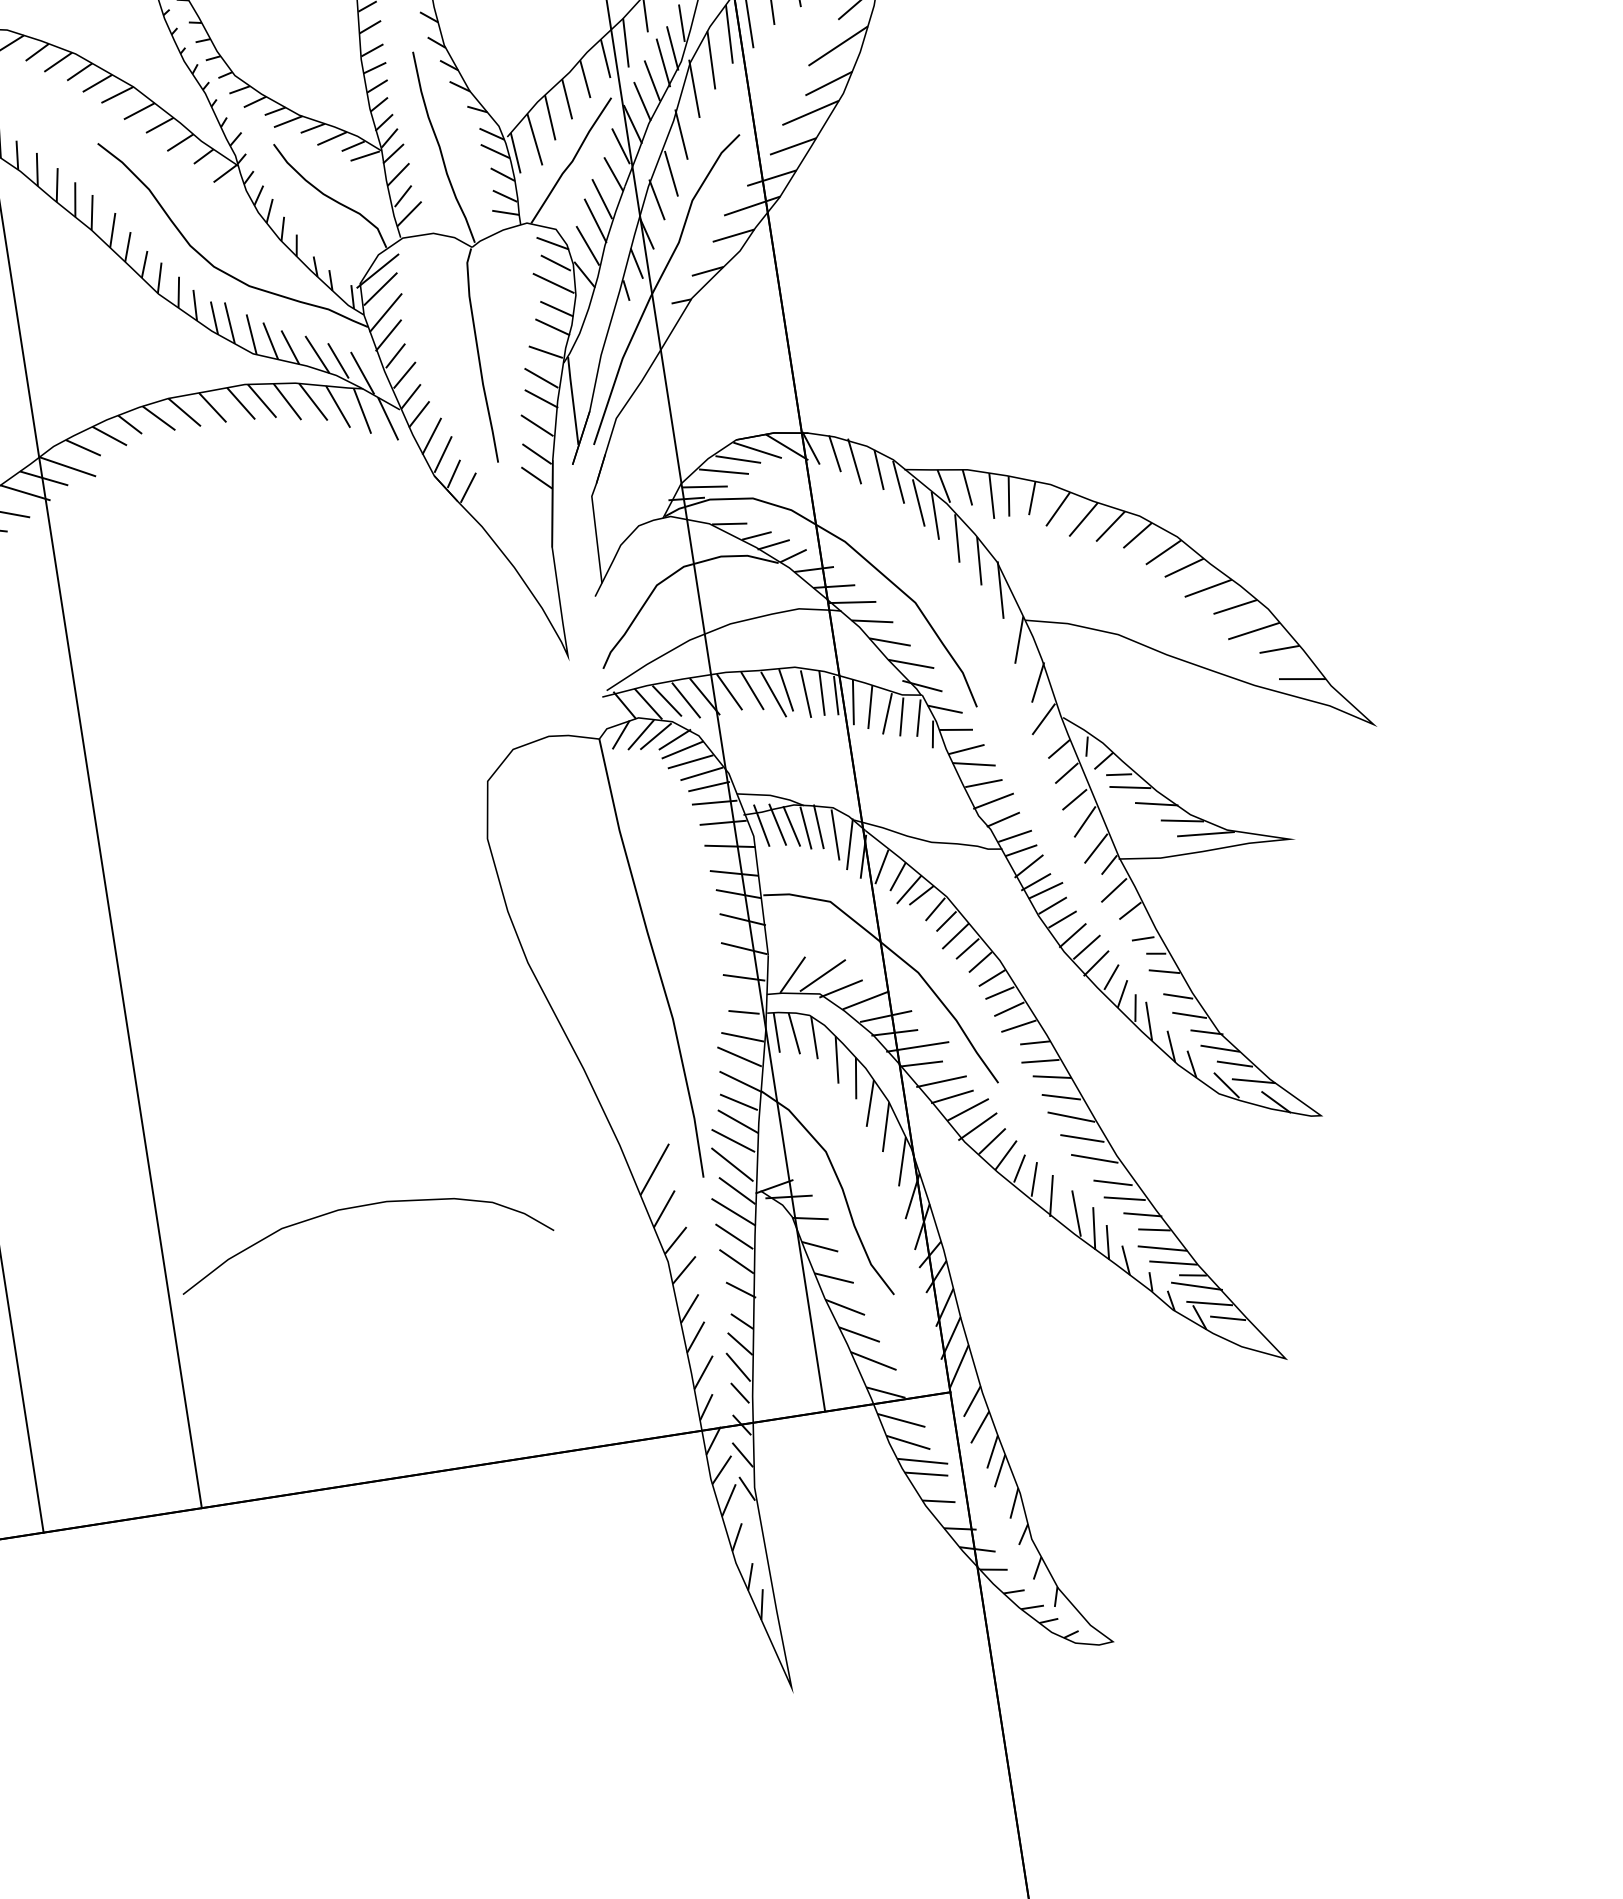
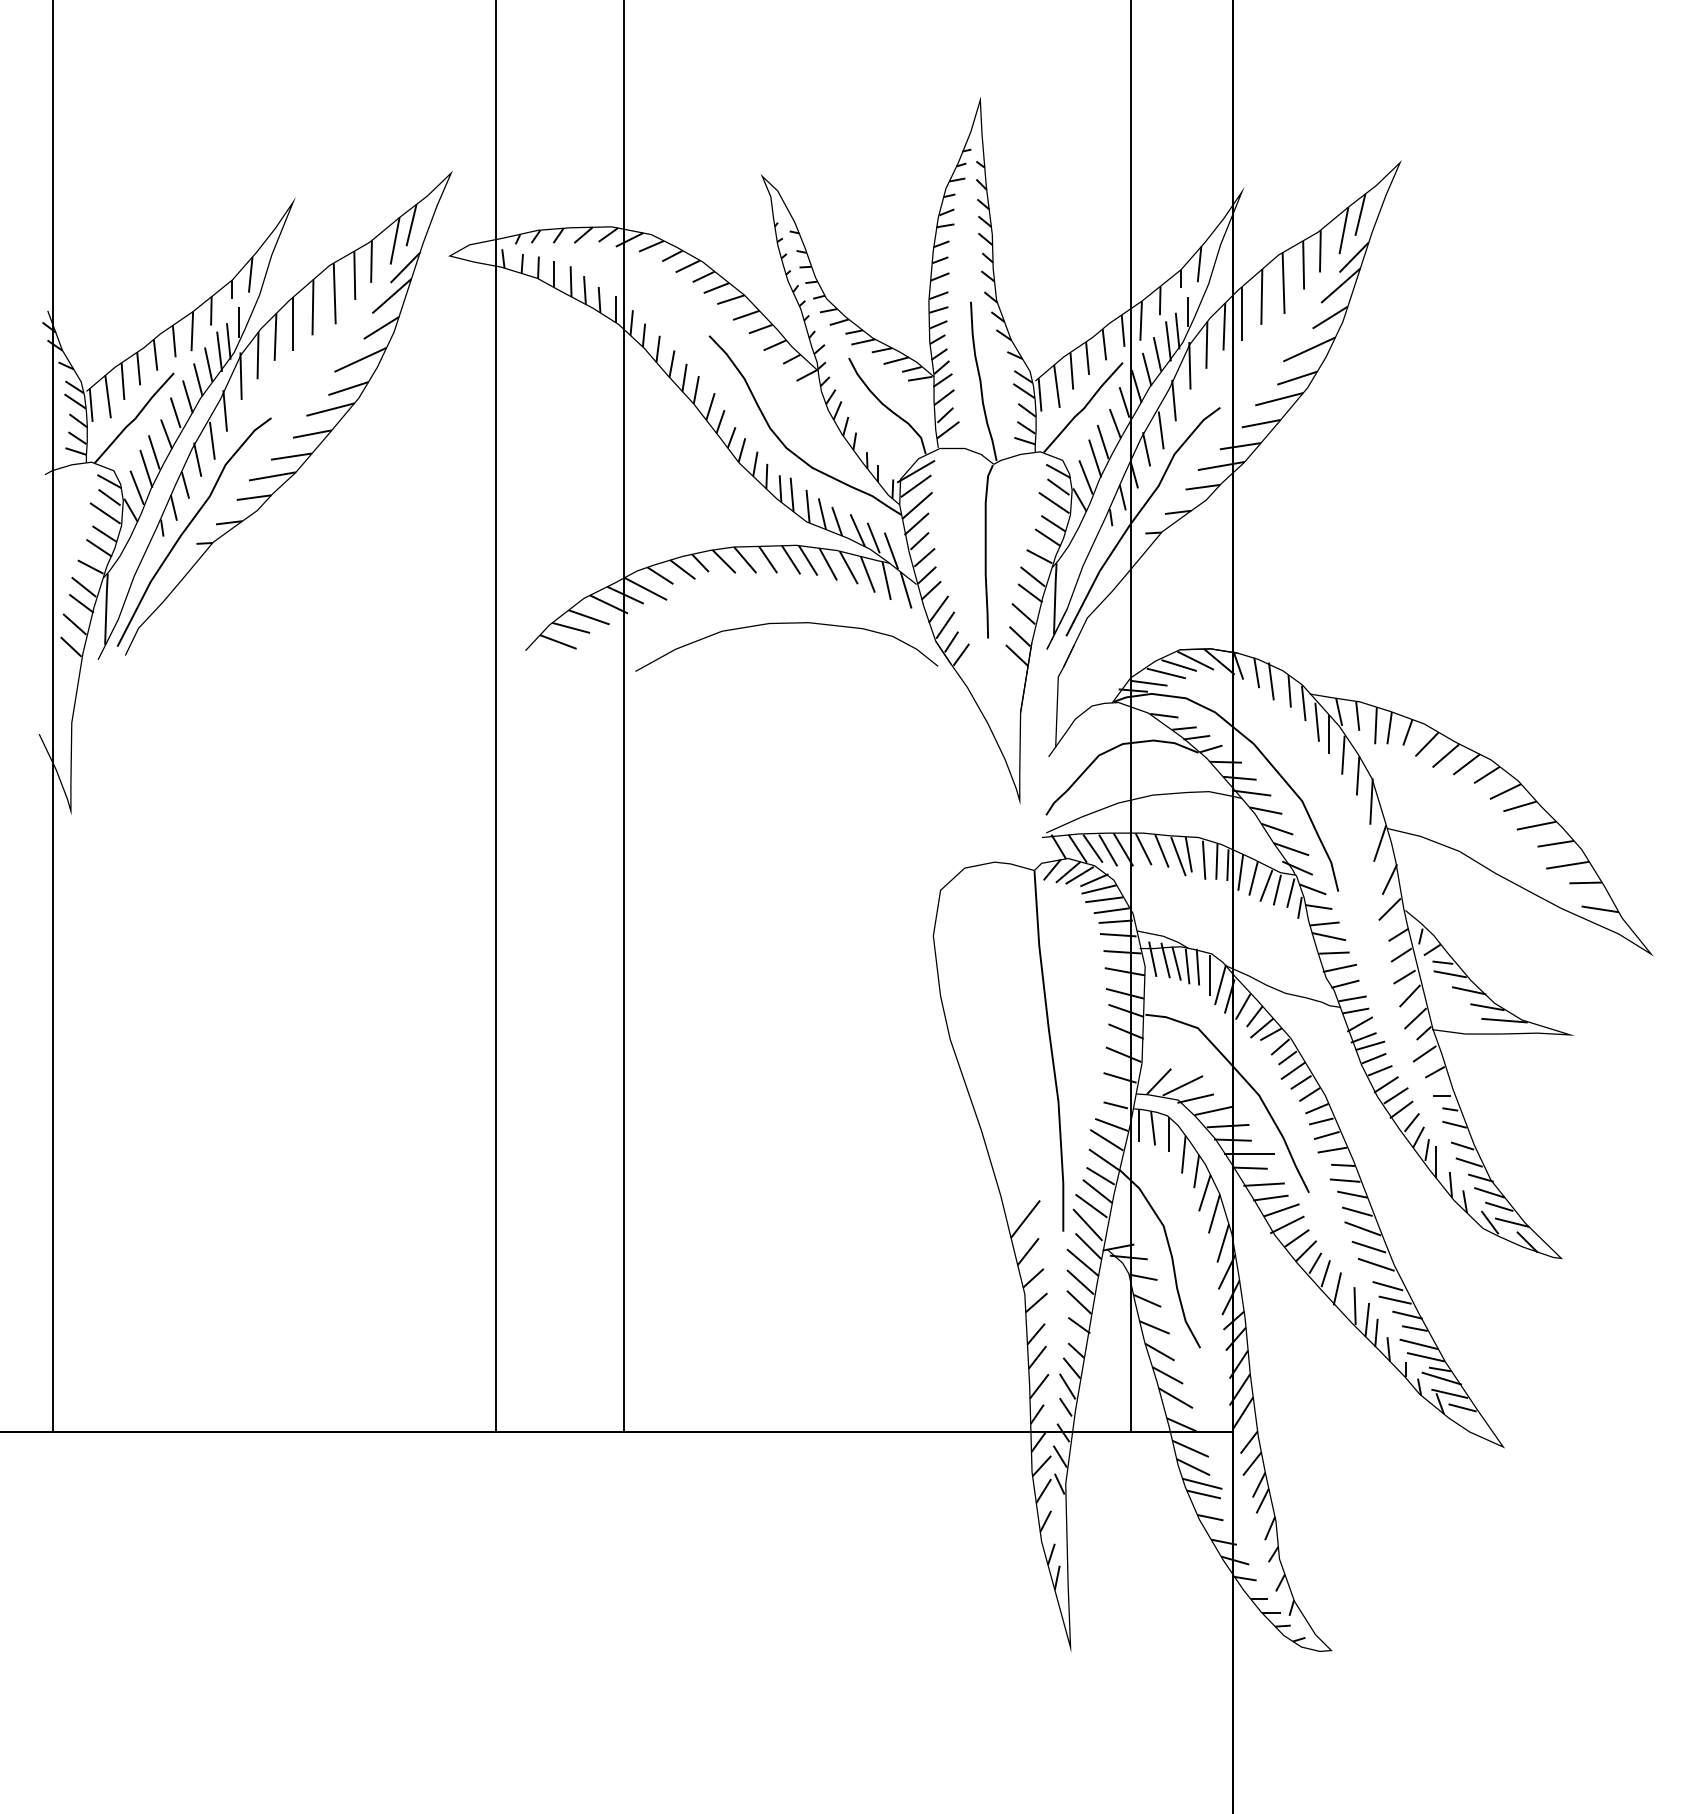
curve: (359, 1206) -> (786, 623), moved

